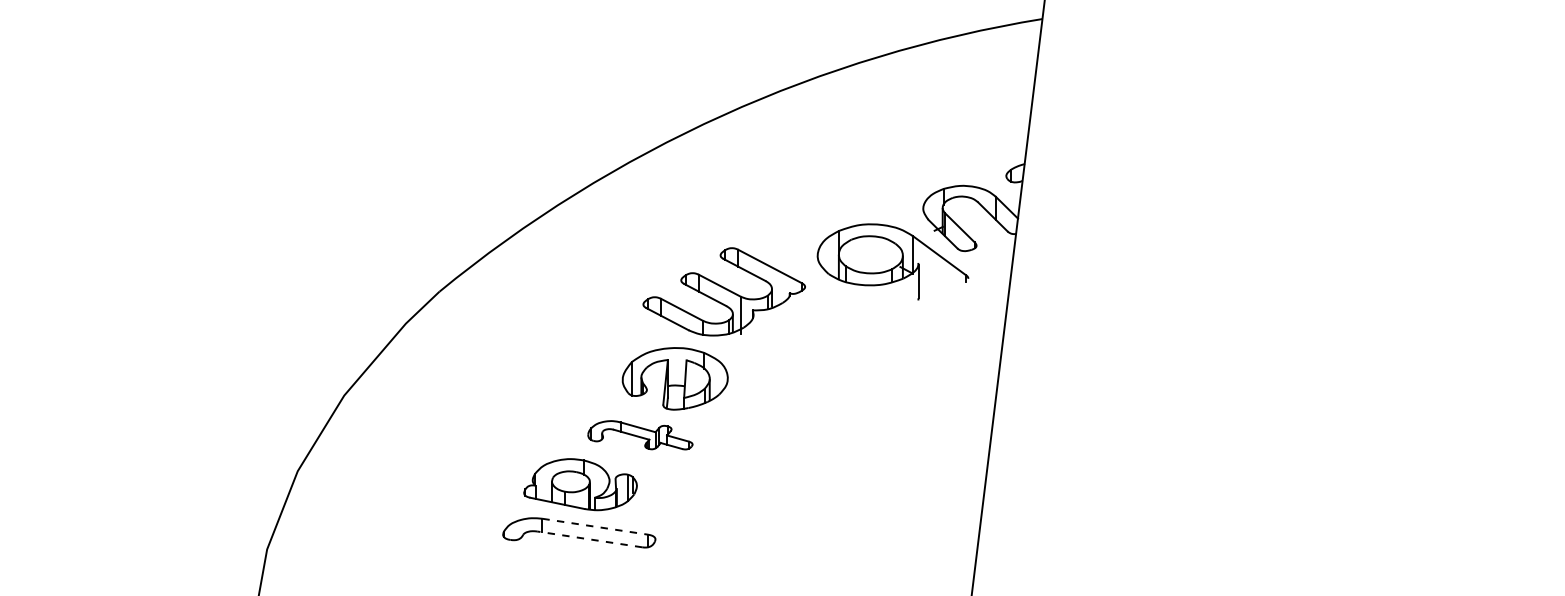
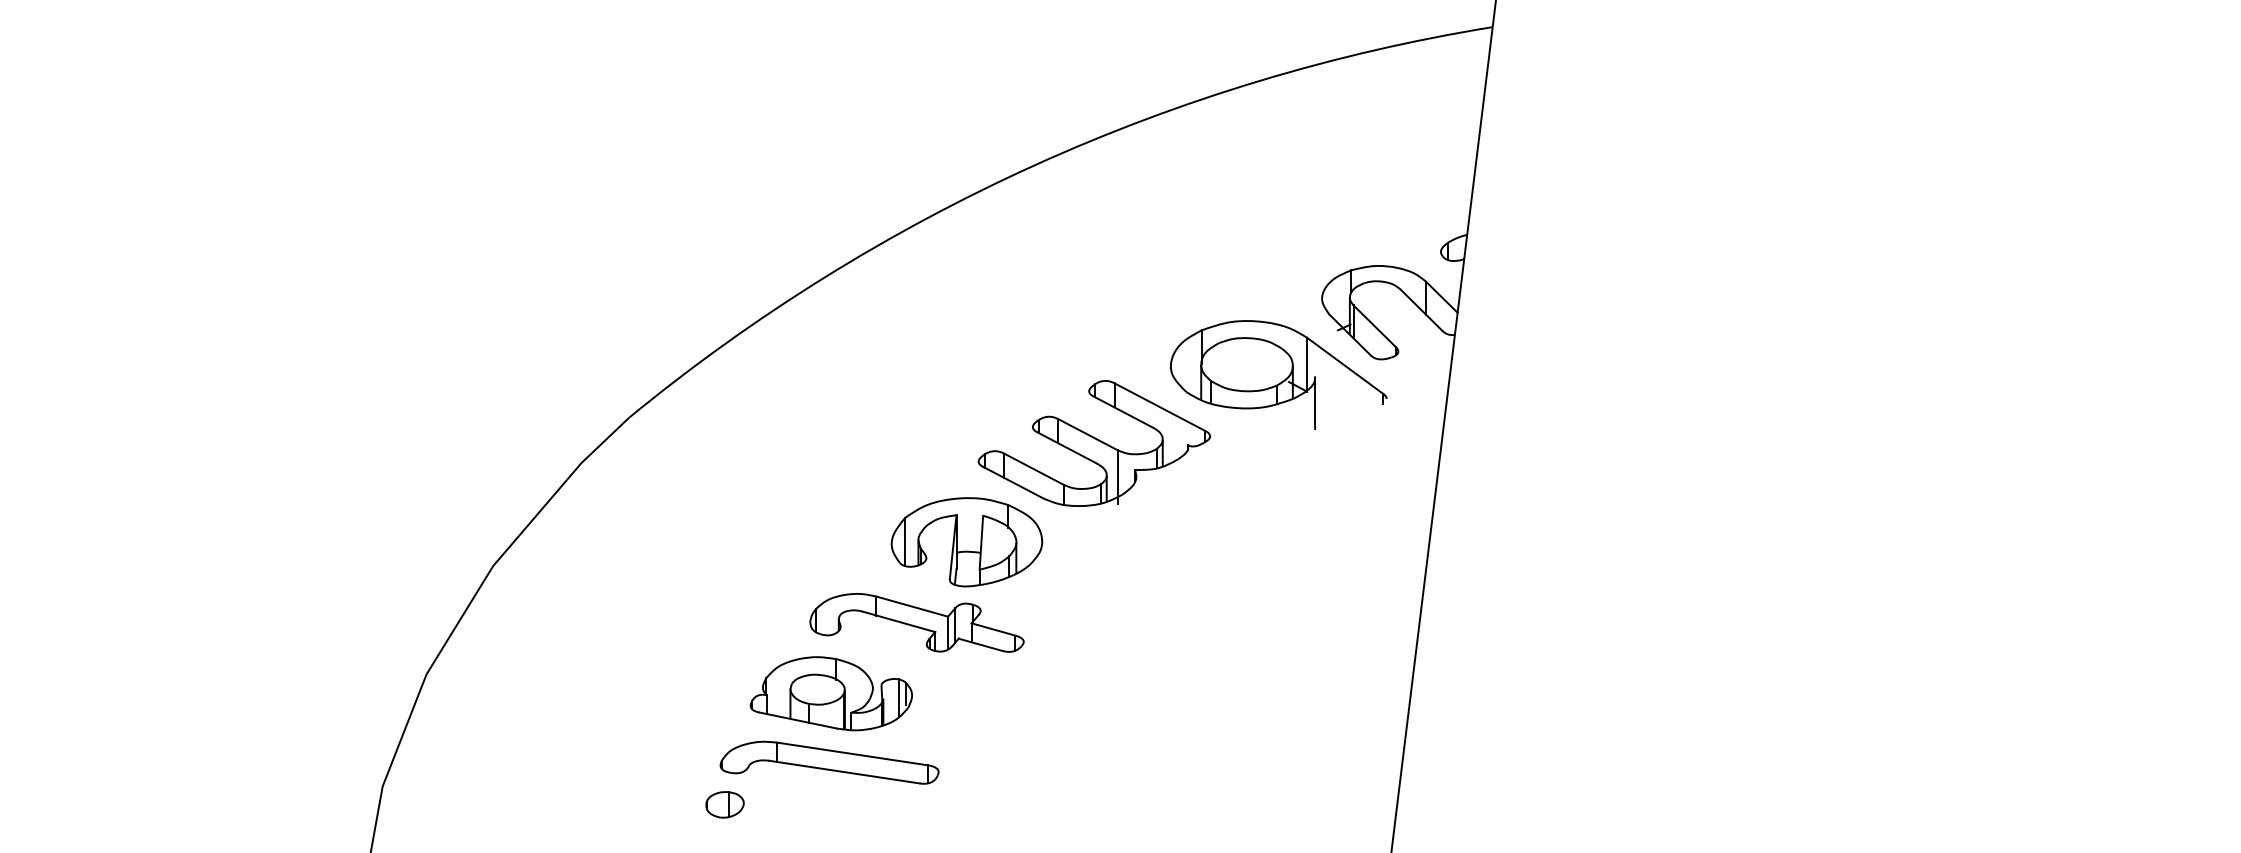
part: (723, 291) -> (1093, 442), moved
part: (640, 435) -> (917, 623), size x1.43
line: (595, 526) -> (852, 753), dashed -> solid
line: (589, 539) -> (844, 772), dashed -> solid
part: (506, 562) -> (725, 805), added

